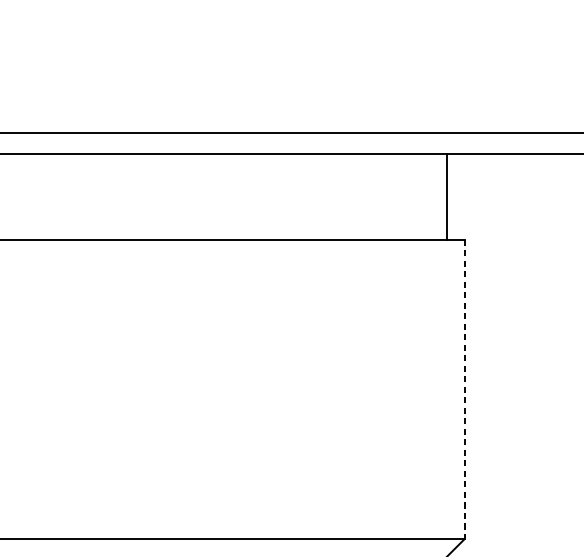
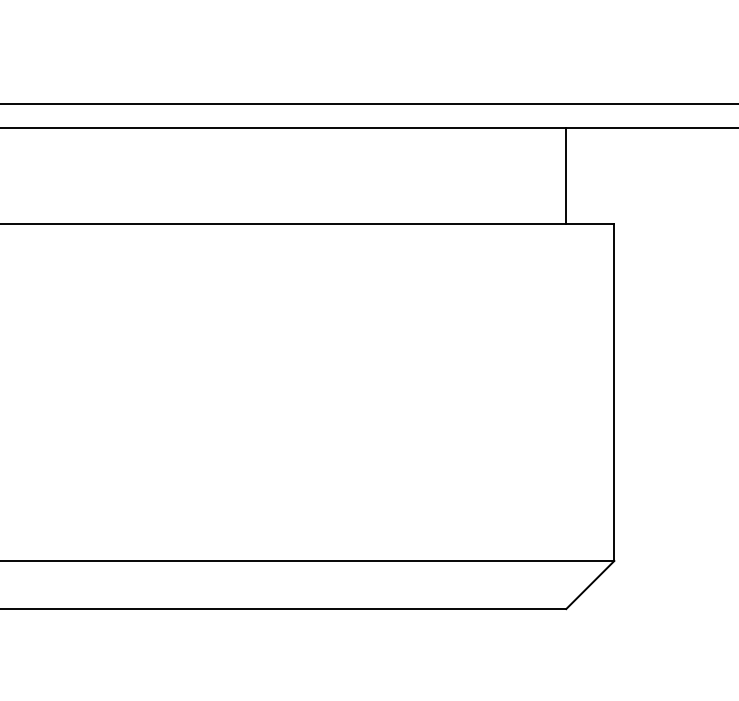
line: (447, 196) -> (566, 176), moved
line: (464, 390) -> (614, 393), dashed -> solid

